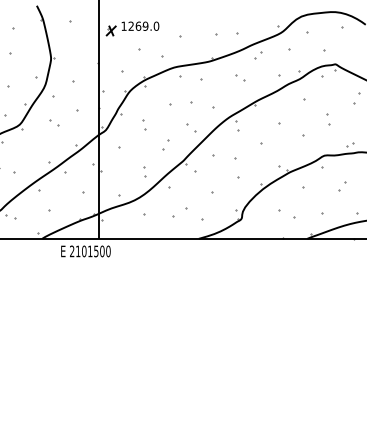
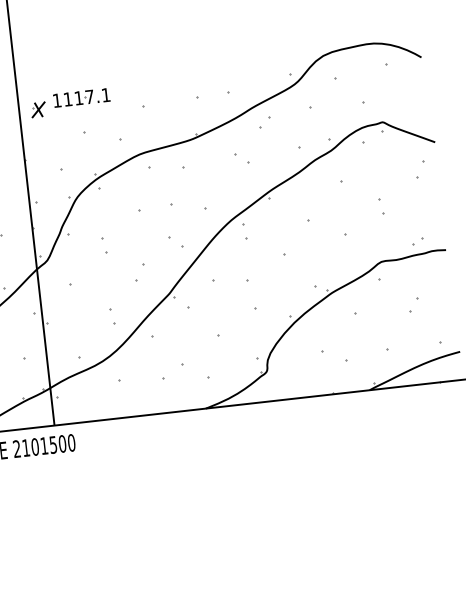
text: (143, 25) -> (86, 96), 1269.0 -> 1117.1

